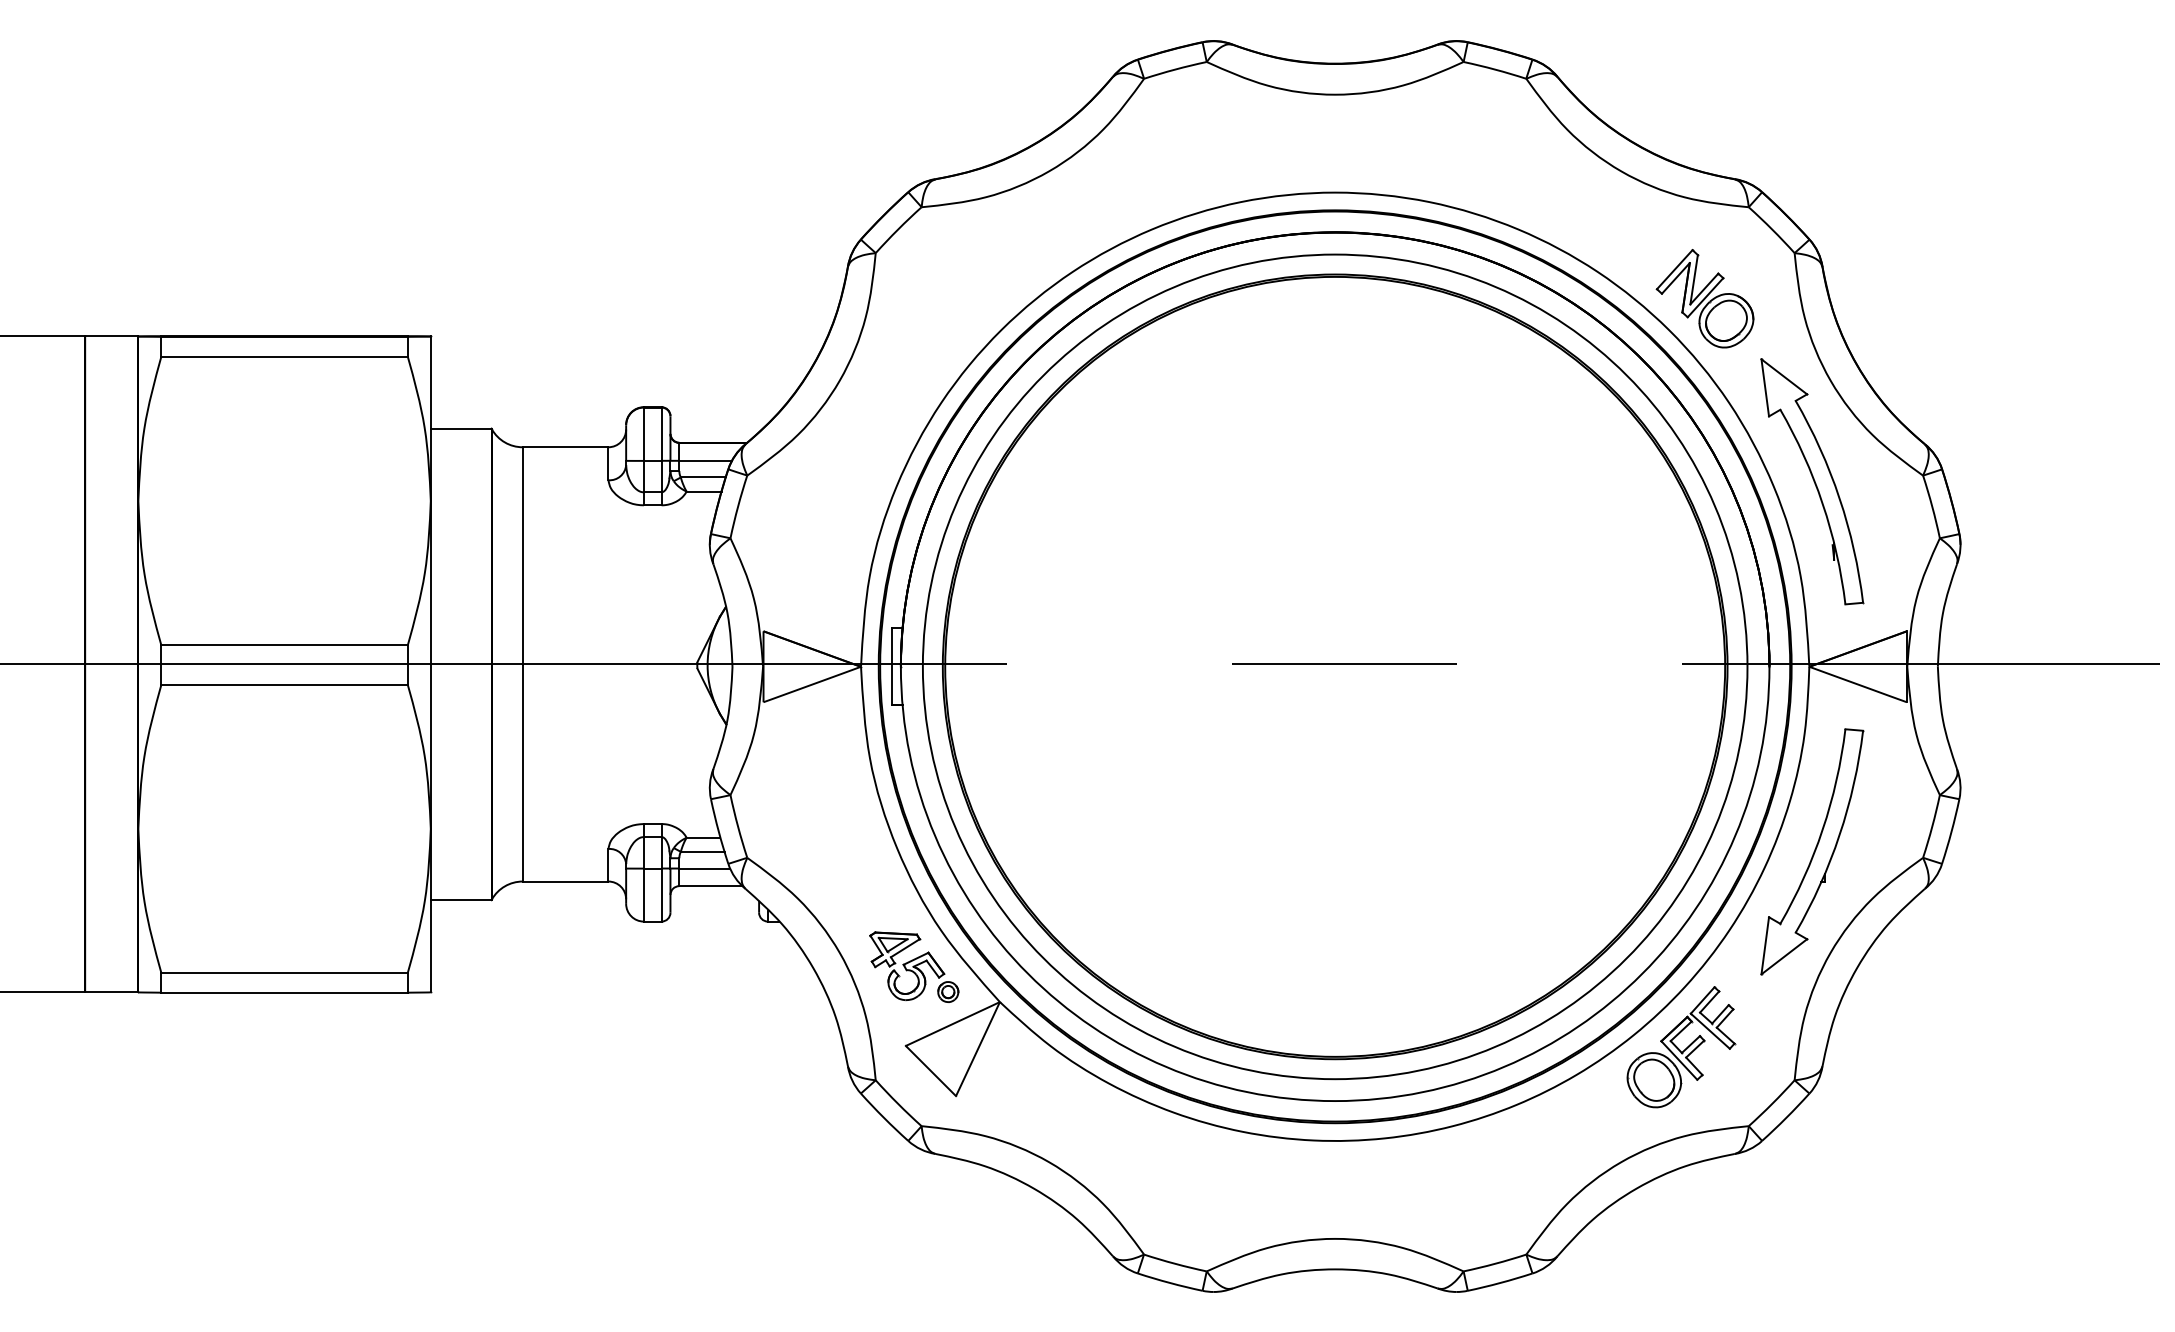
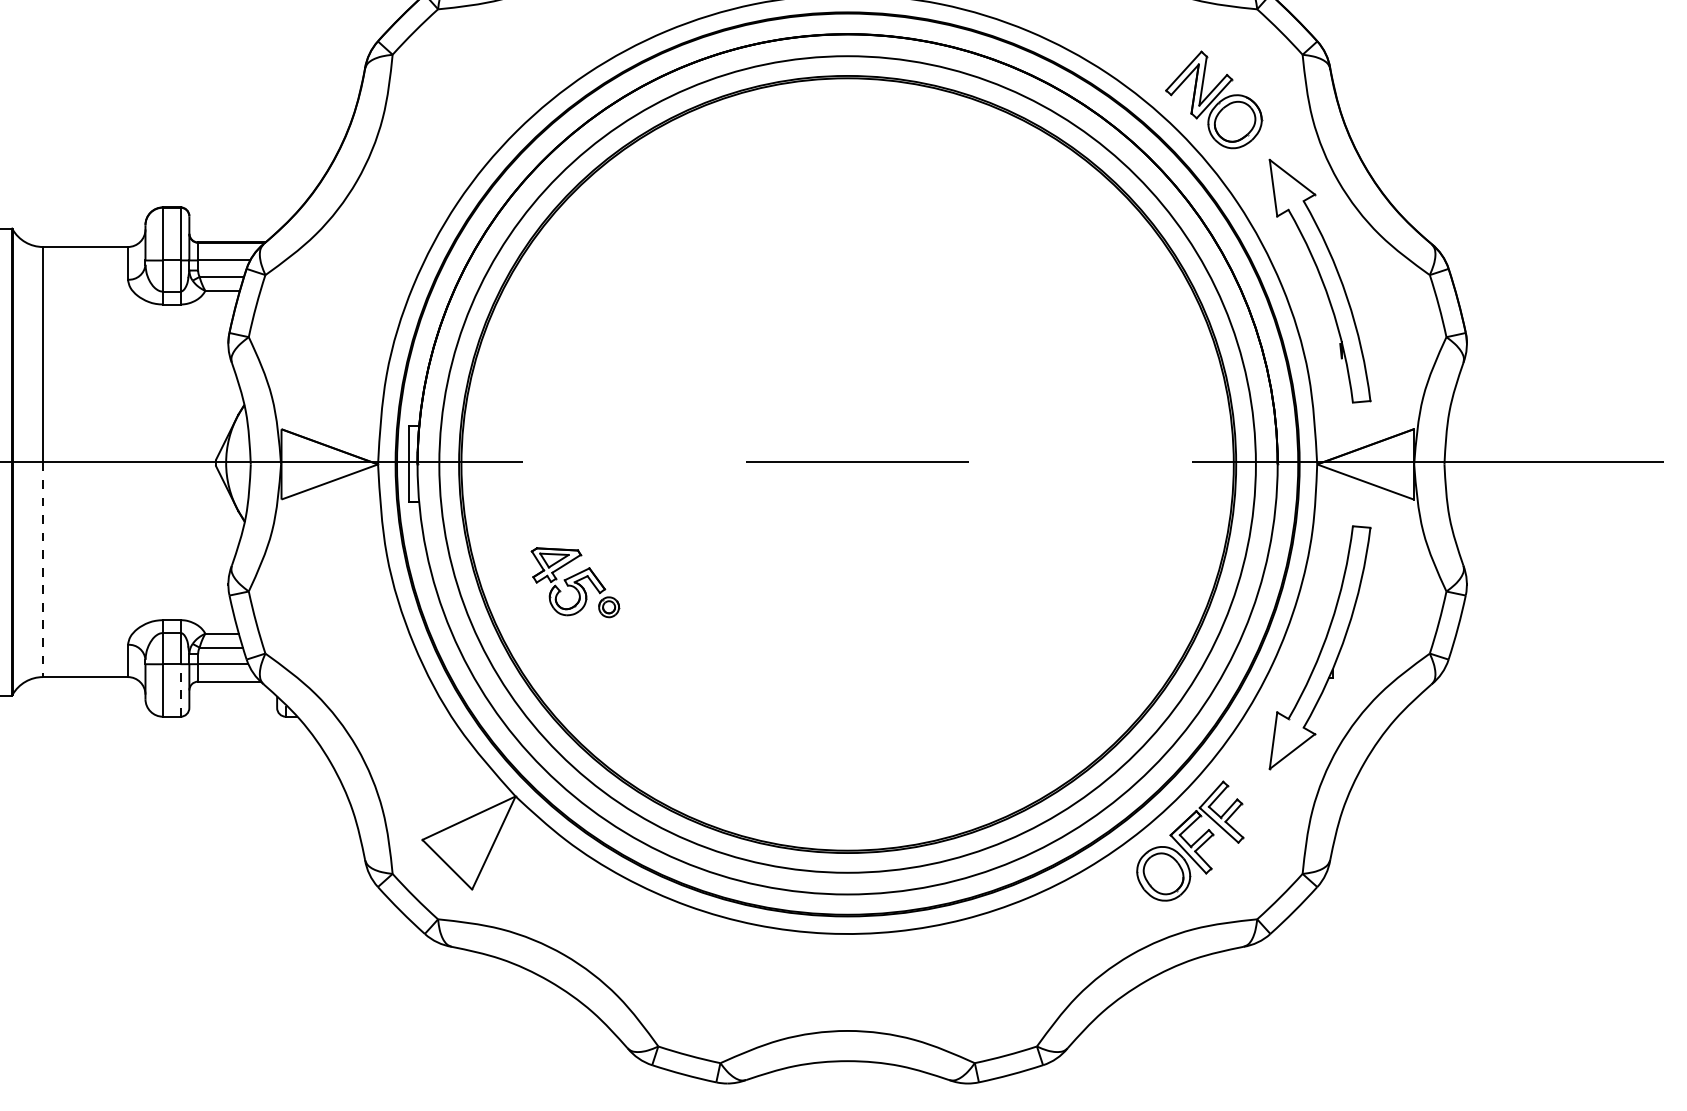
line: (522, 773) -> (42, 570), solid -> dashed
line: (661, 895) -> (180, 690), solid -> dashed
part: (914, 966) -> (575, 581), moved

